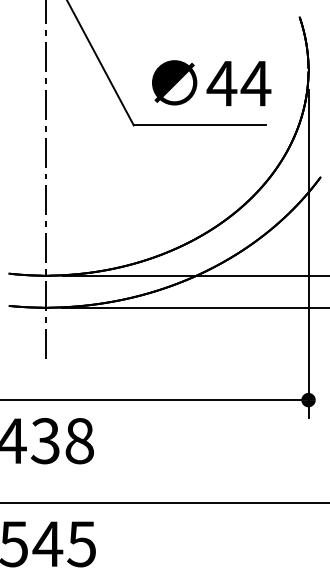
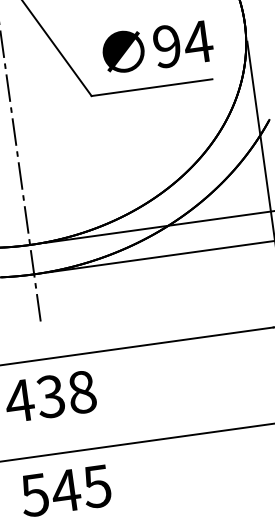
text: (221, 83) -> (166, 46), 44 -> 94

